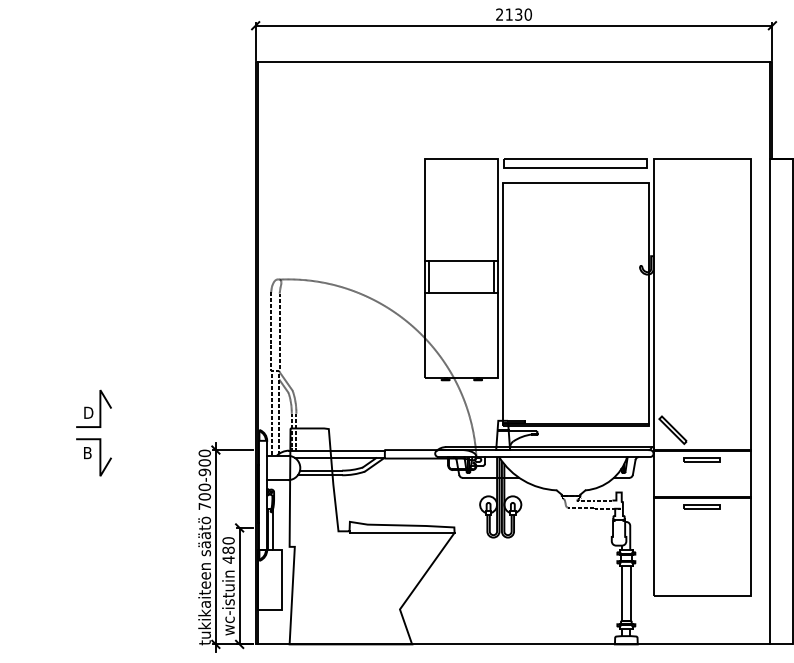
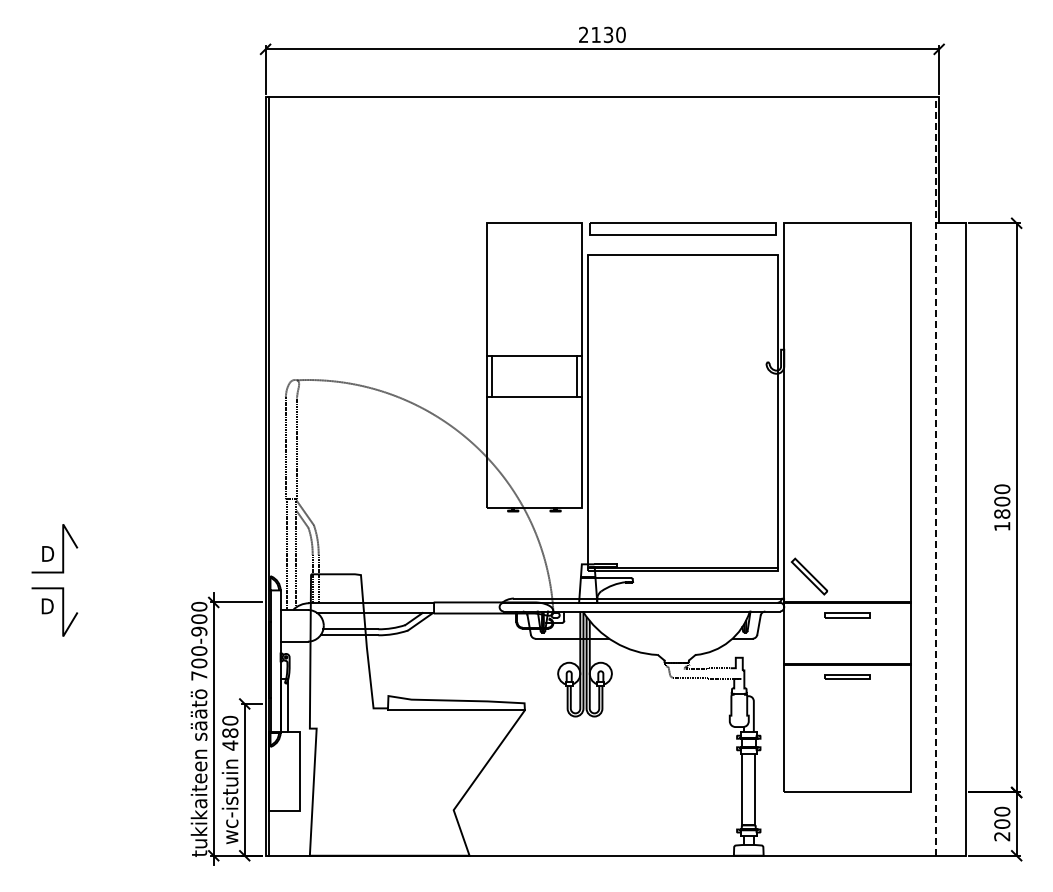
line: (770, 352) -> (936, 475), solid -> dashed
text: (89, 453) -> (48, 606), B -> D

